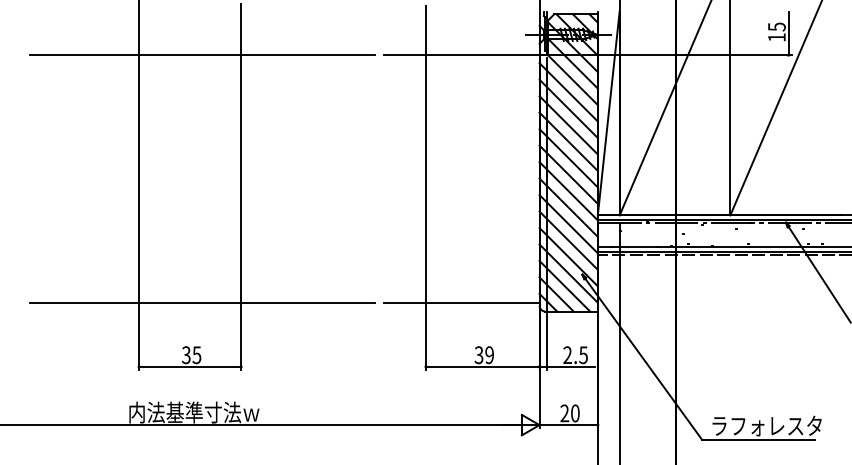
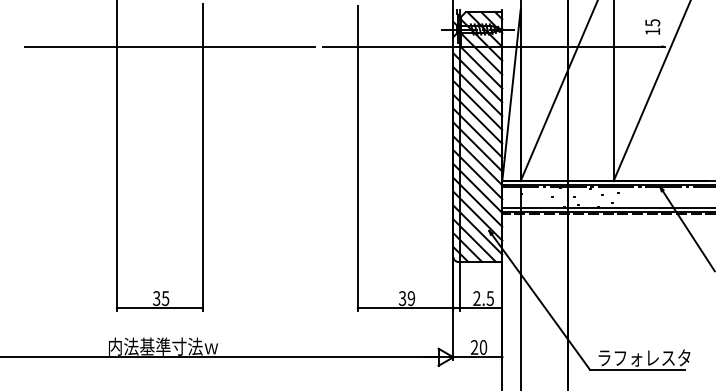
line: (788, 33) -> (662, 28), removed
line: (201, 302) -> (169, 254), removed
line: (461, 302) -> (387, 254), removed

